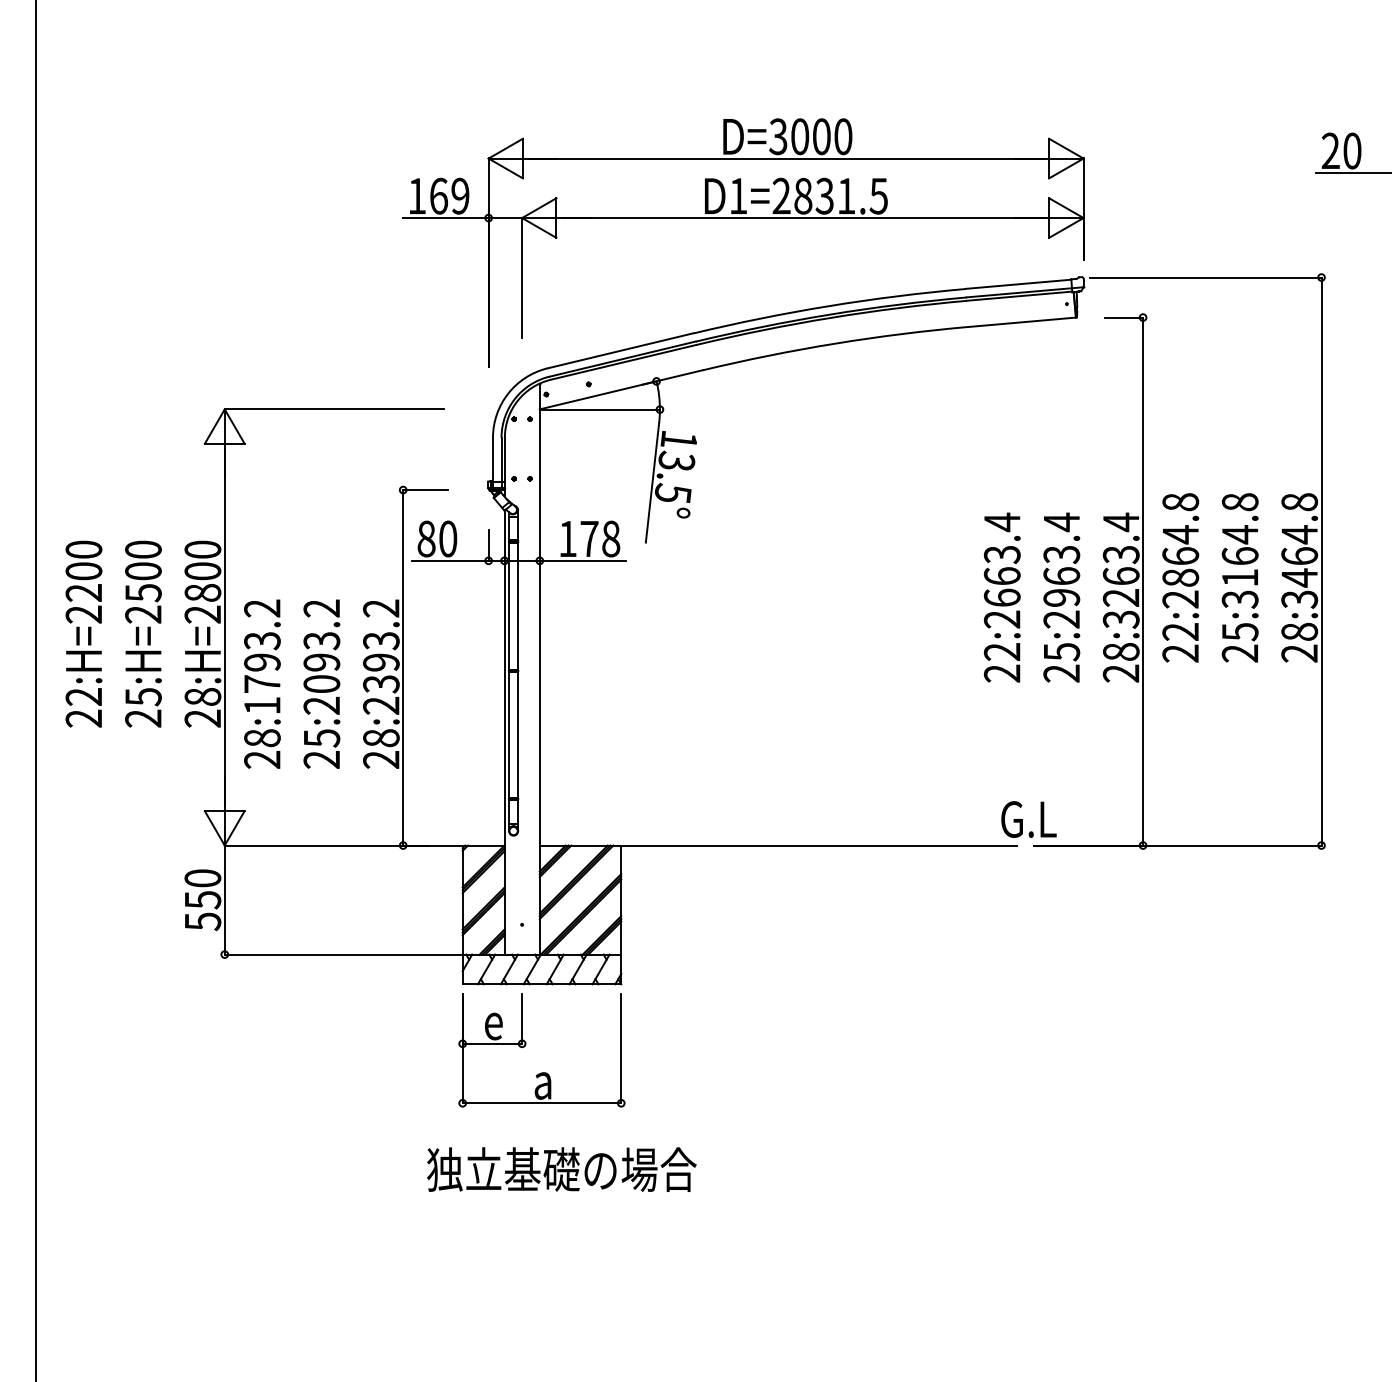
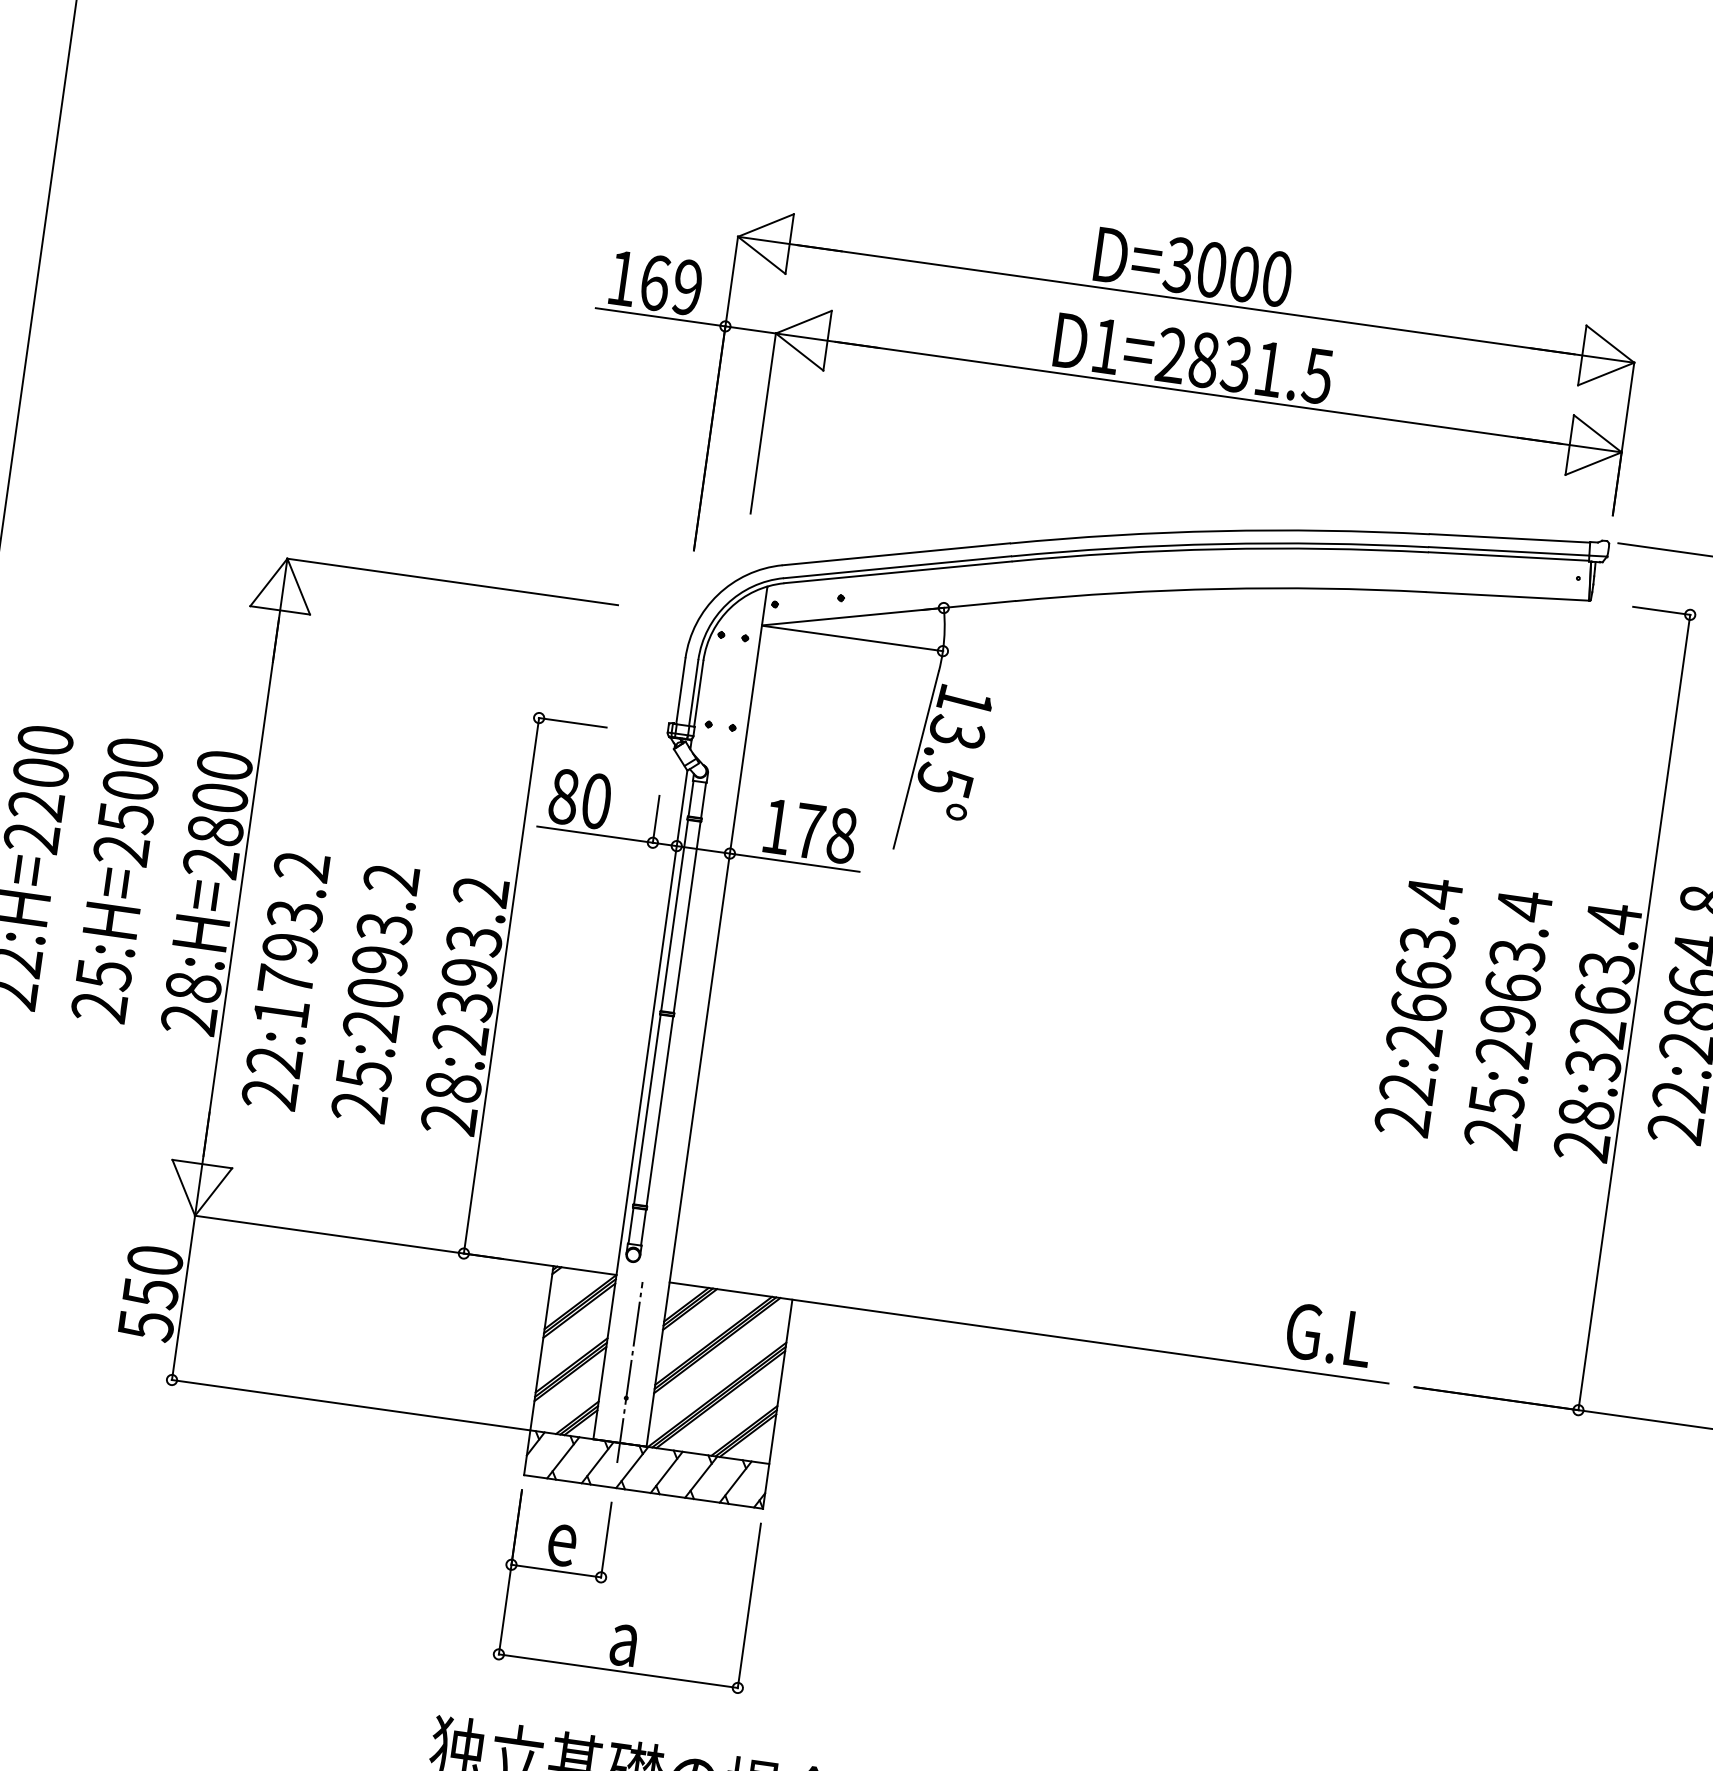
text: (262, 738) -> (274, 1062), 28:1793.2 -> 22:1793.2
text: (1028, 819) -> (1328, 1335), moved
line: (522, 907) -> (630, 1372), added

